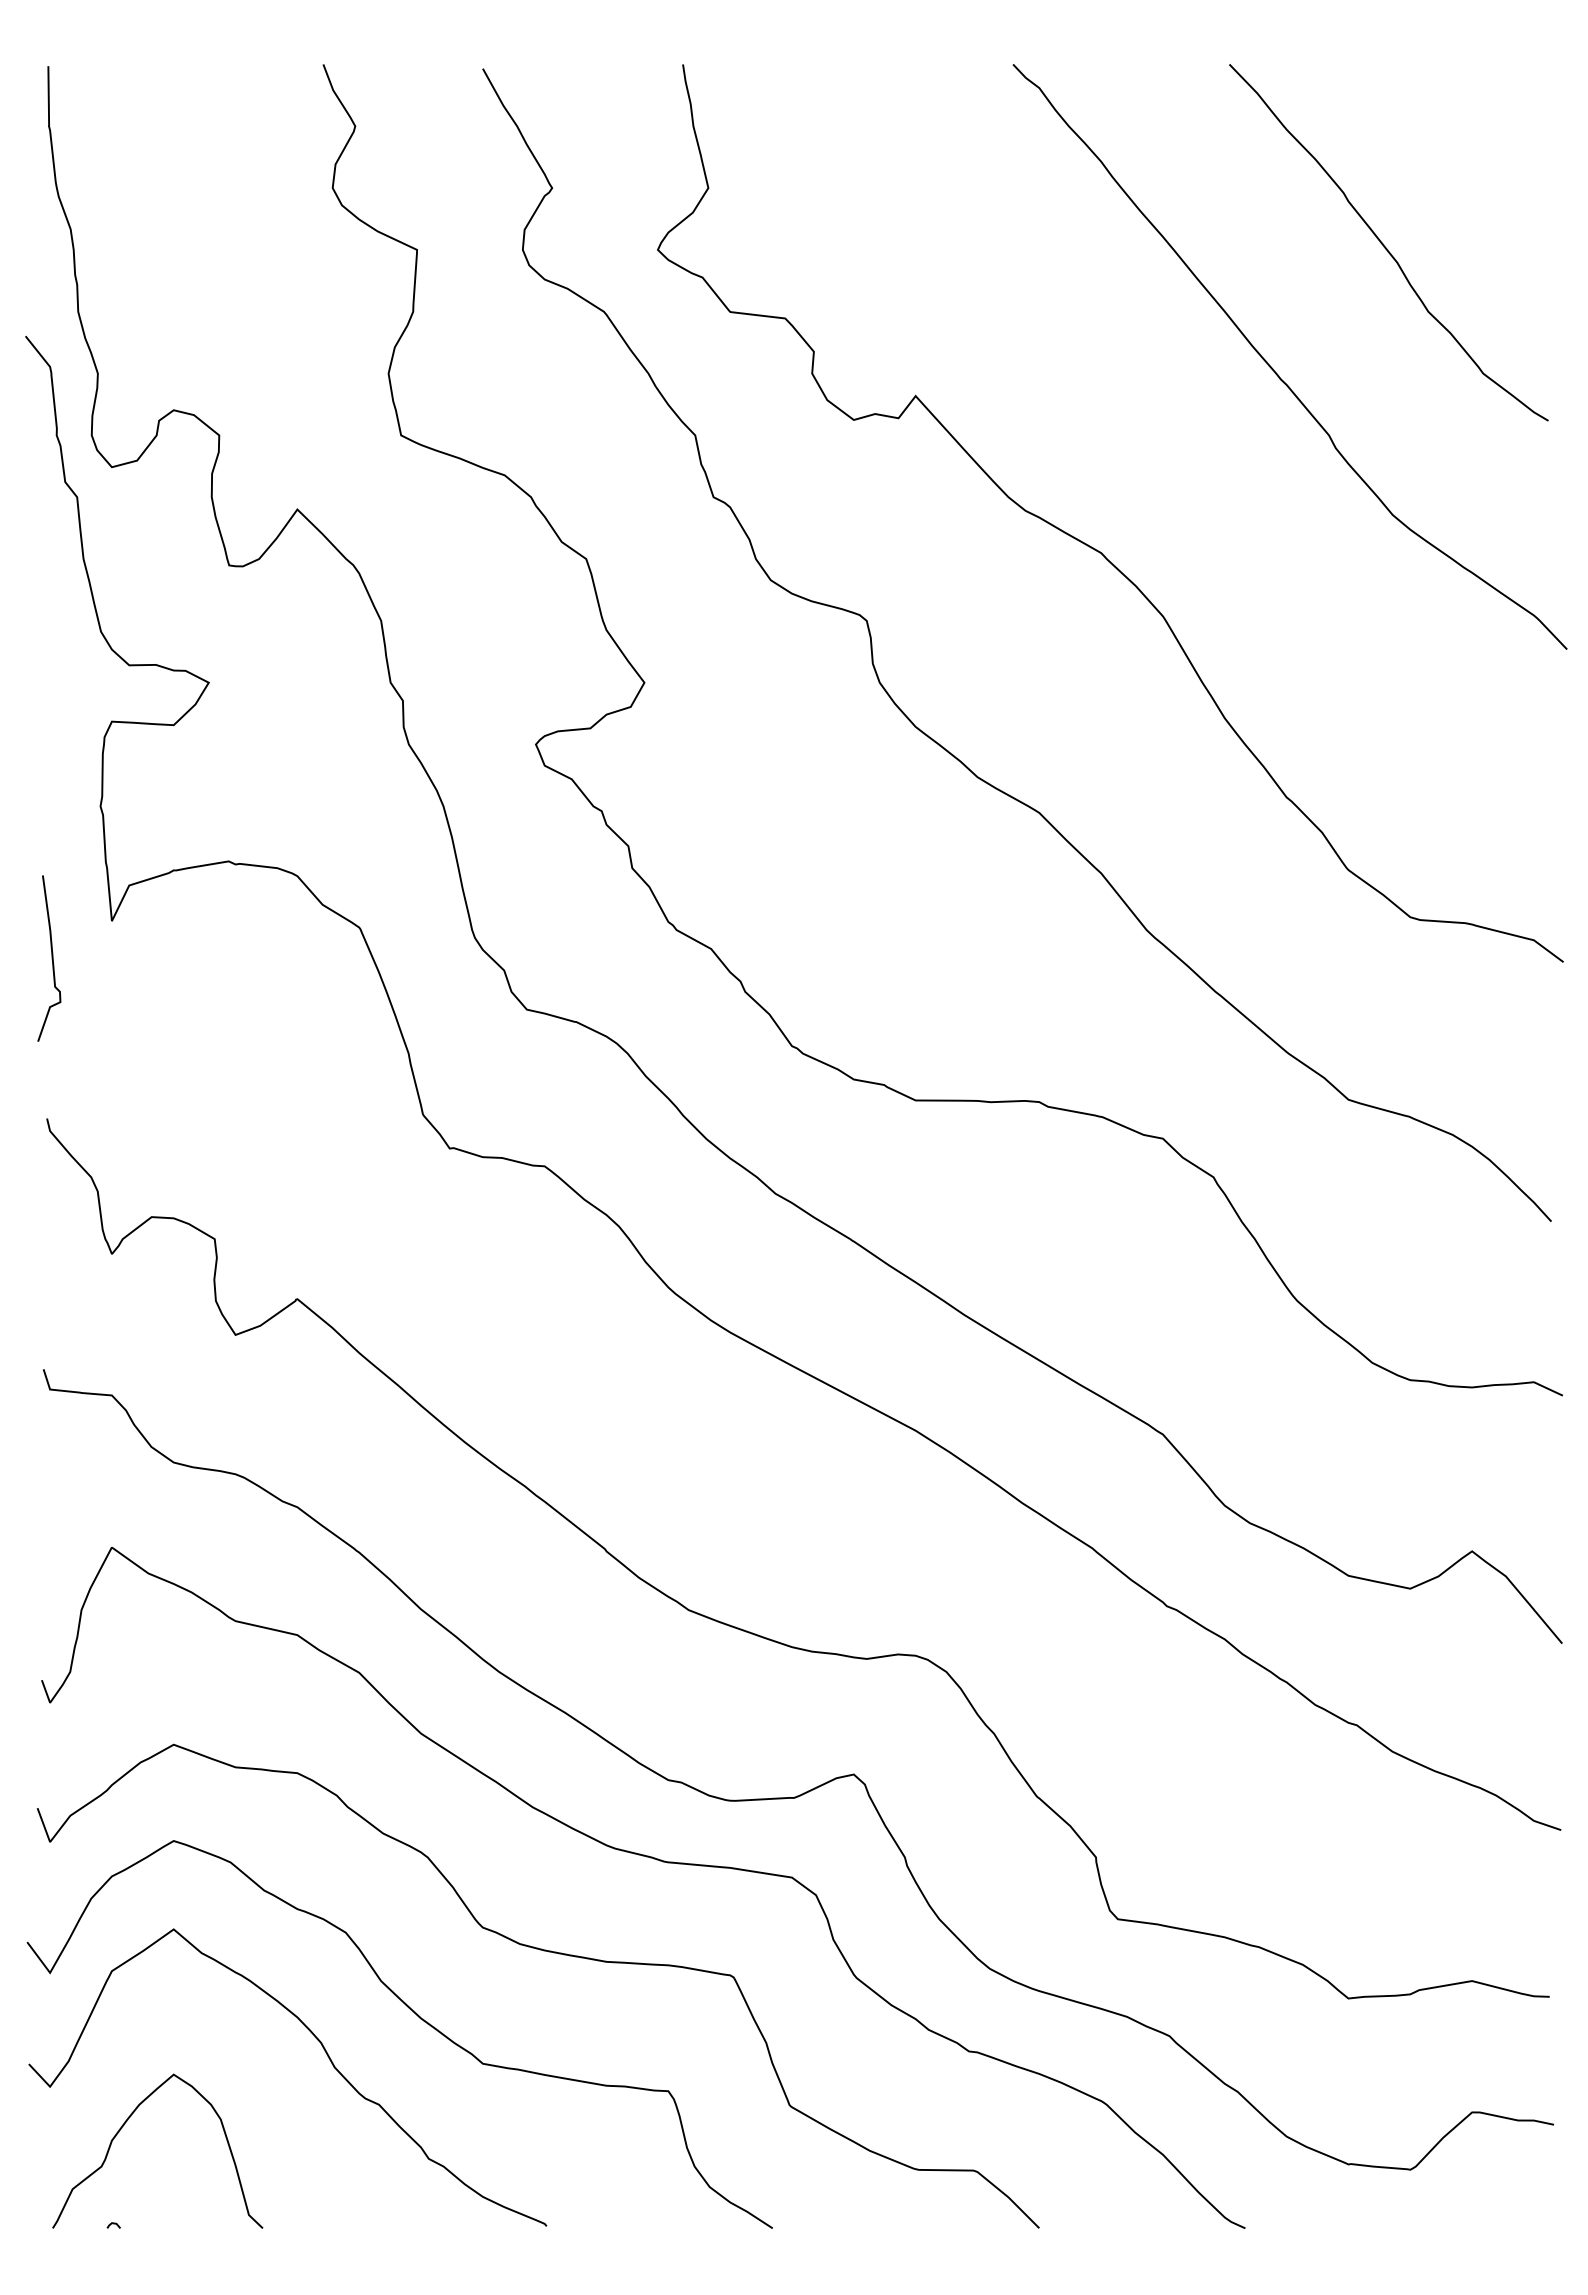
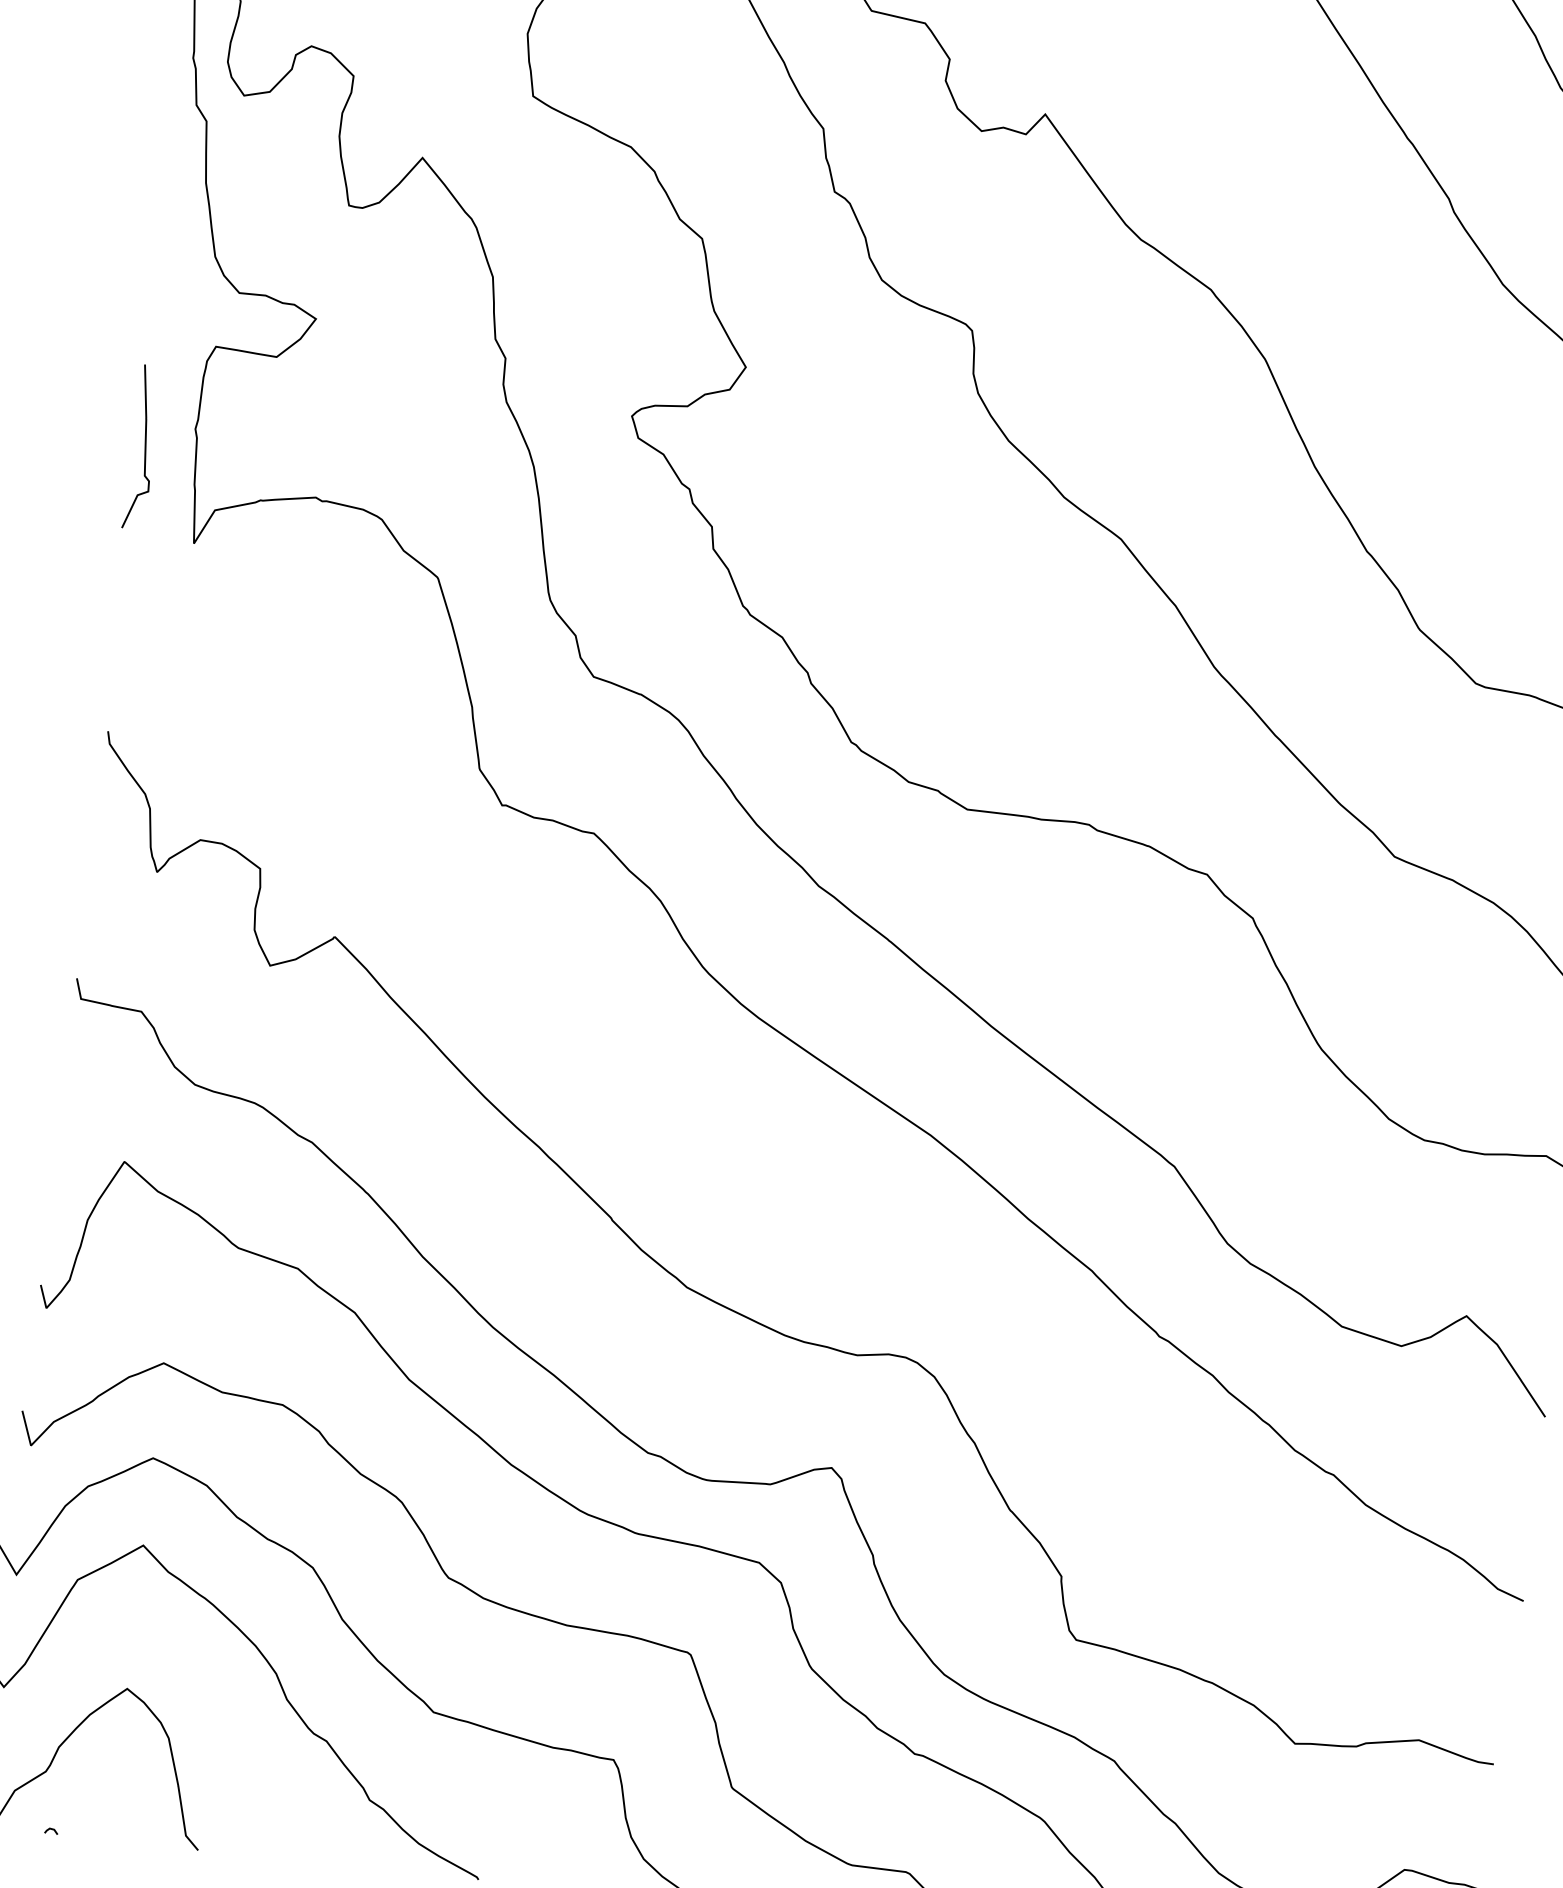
curve: (51, 958) -> (144, 447), moved

